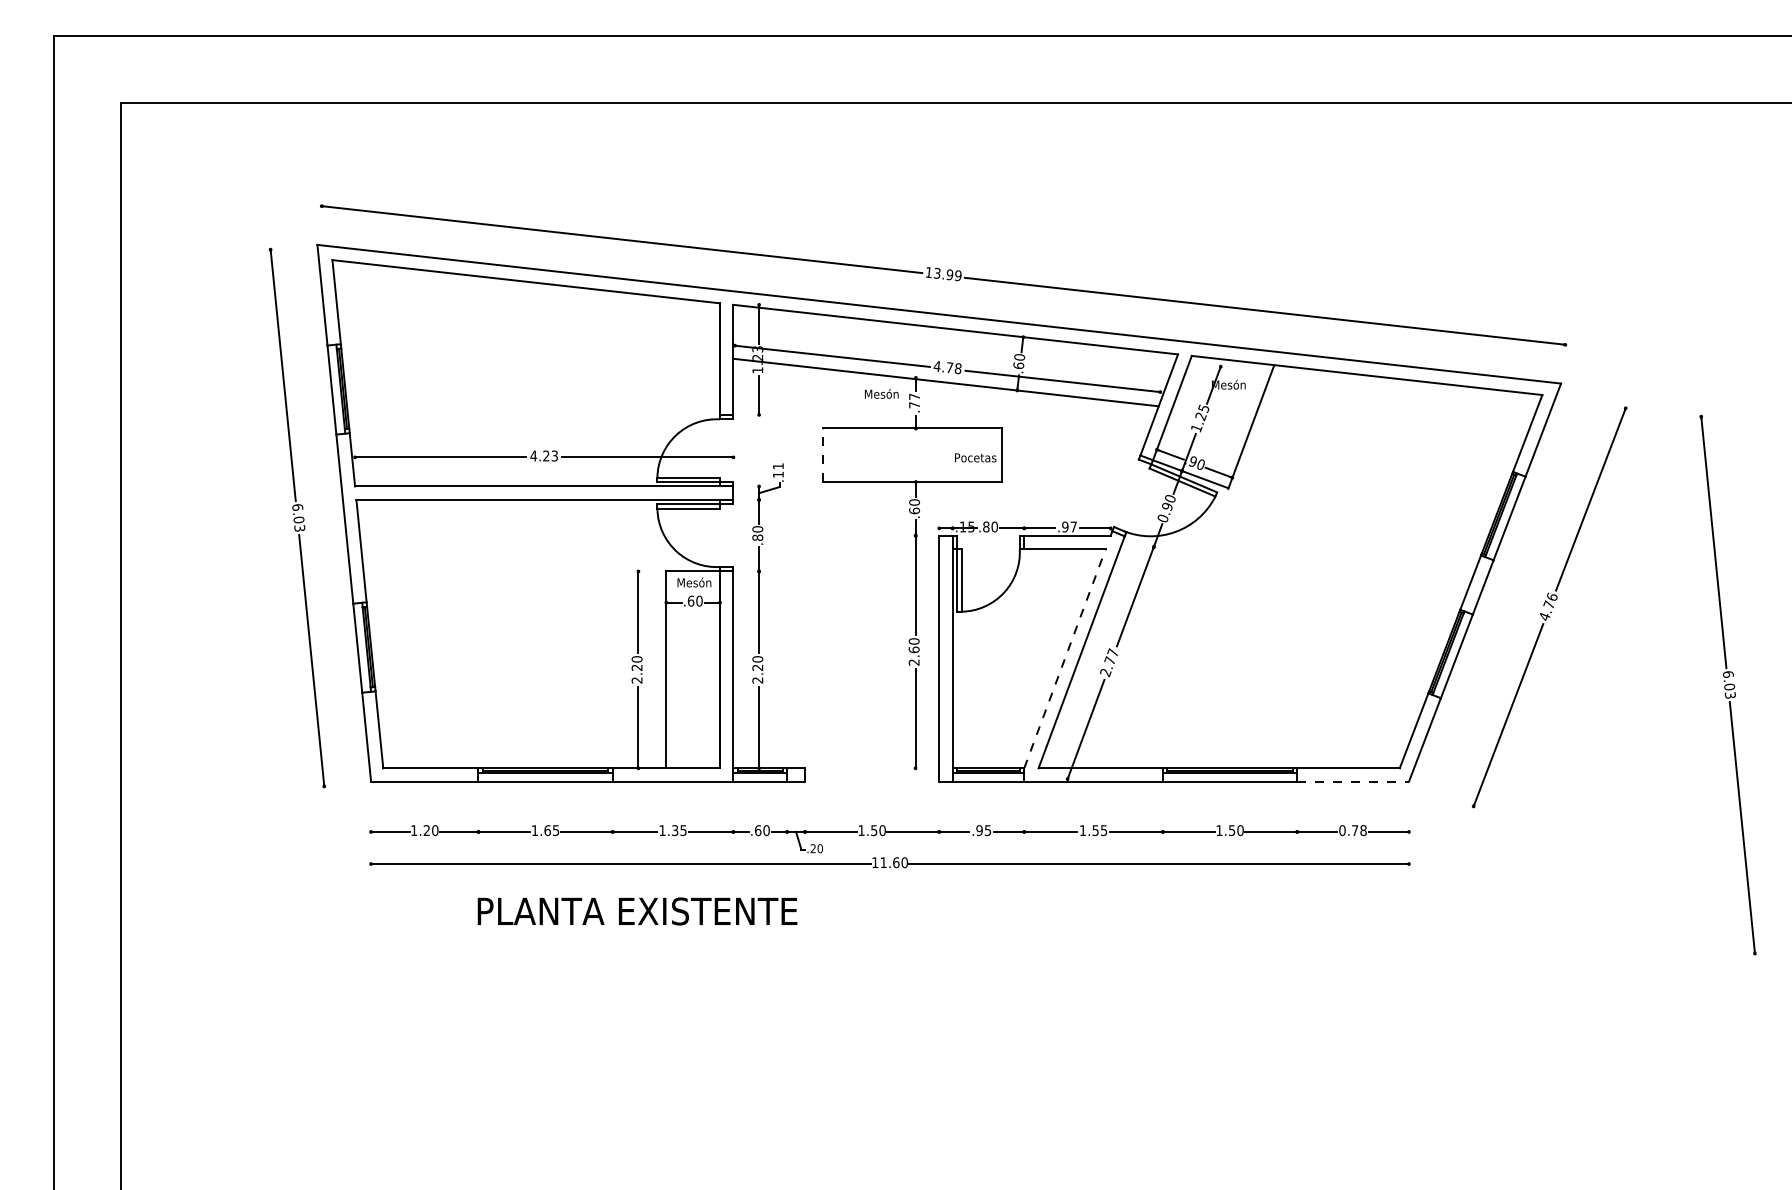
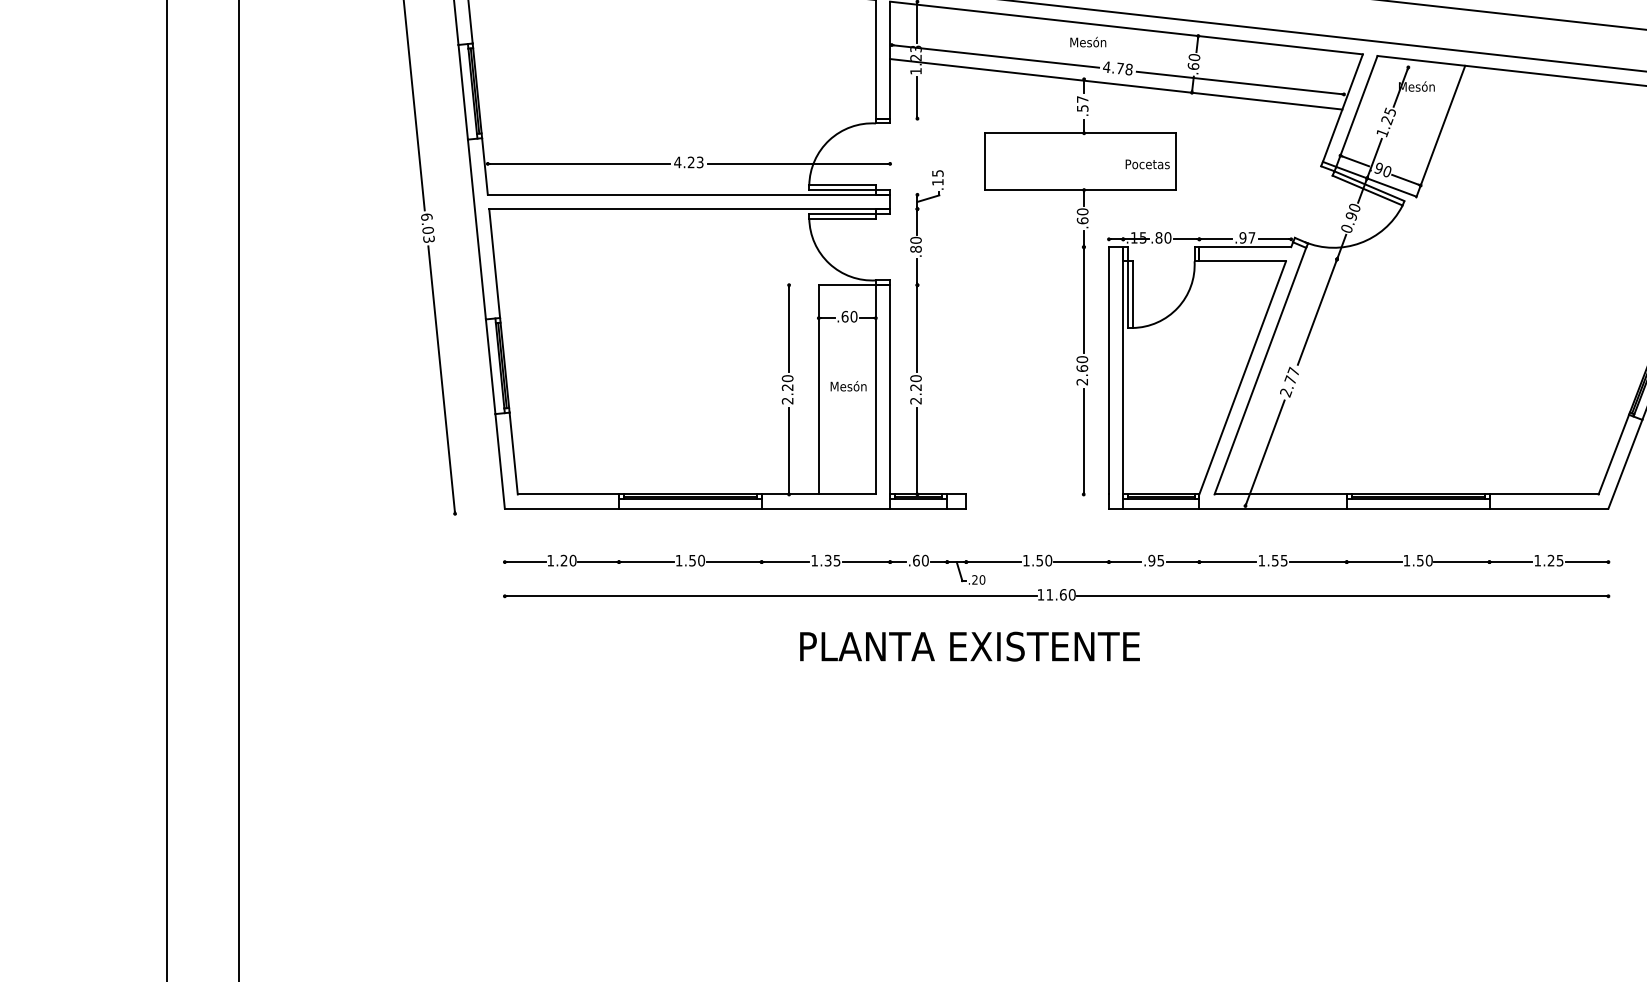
text: (881, 393) -> (1087, 41), moved
text: (914, 405) -> (1082, 108), .77 -> .57
line: (822, 455) -> (984, 161), dashed -> solid
text: (778, 466) -> (938, 173), .11 -> .15
text: (694, 582) -> (848, 386), moved
line: (1065, 658) -> (1243, 377), dashed -> solid
line: (1353, 781) -> (1549, 508), dashed -> solid
text: (551, 830) -> (696, 560), 1.65 -> 1.50
text: (1352, 830) -> (1548, 560), 0.78 -> 1.25
text: (637, 911) -> (969, 646), moved

